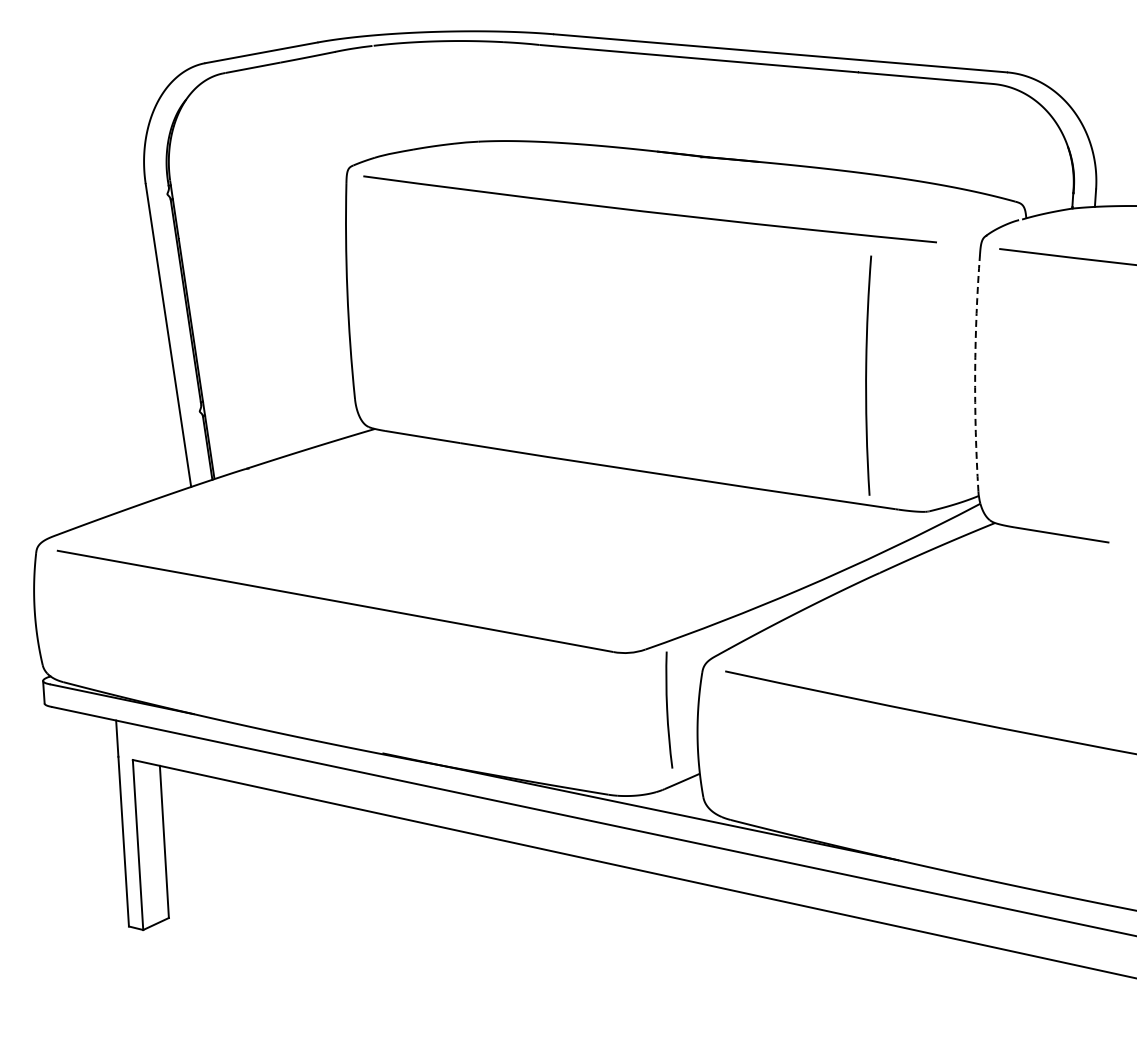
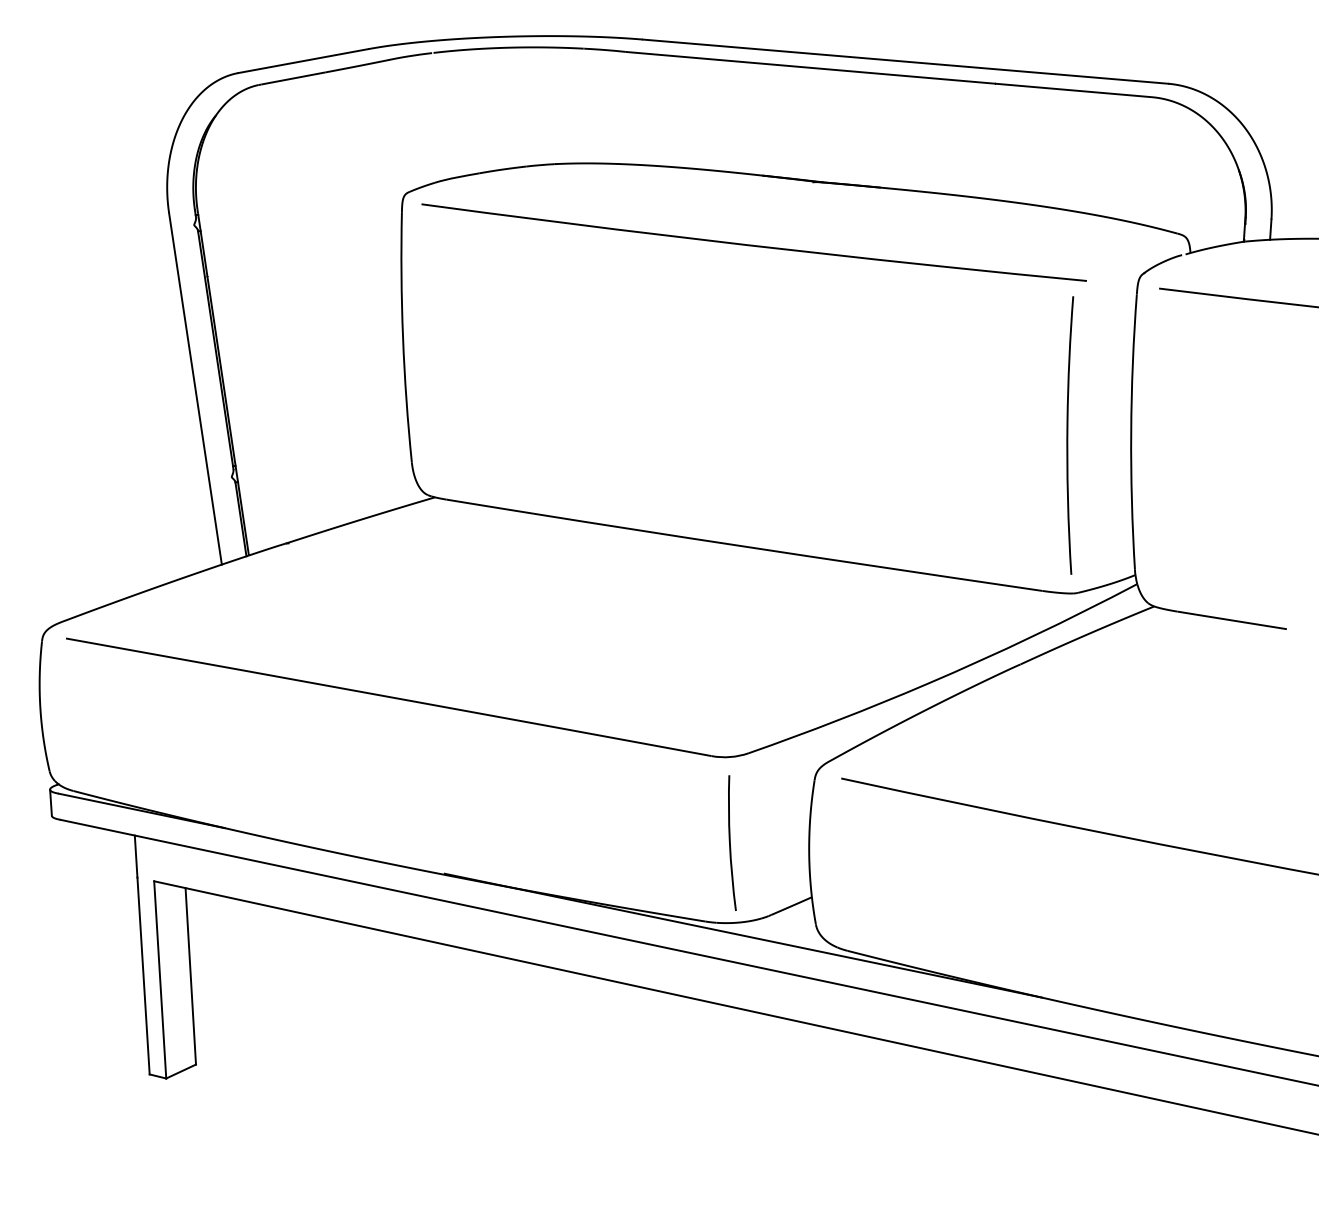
arc: (975, 372) -> (1131, 431), dashed -> solid
curve: (866, 375) -> (1067, 435), moved
curve: (668, 709) -> (731, 842), moved

